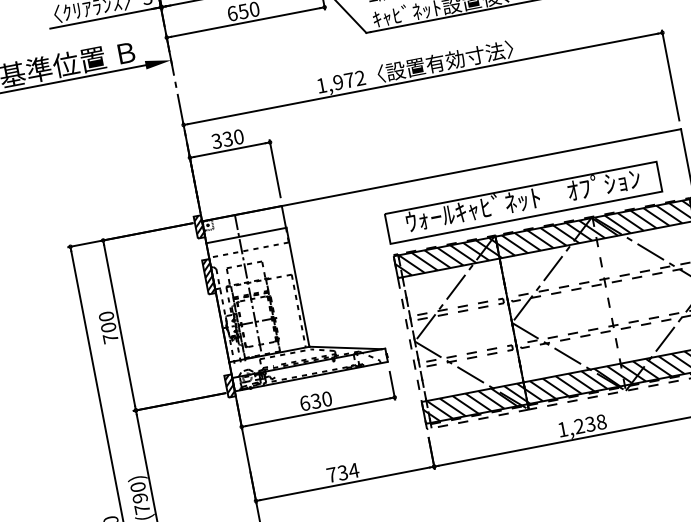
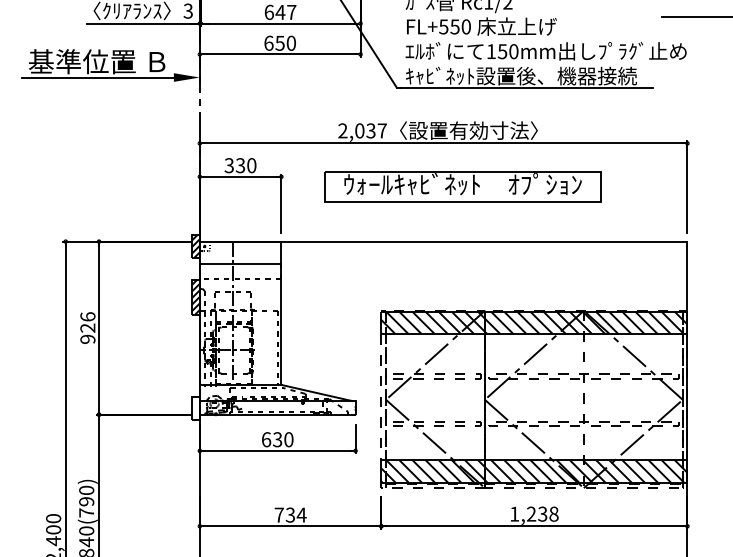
text: (340, 81) -> (362, 130), 1,972 -> 2,037
part: (523, 202) -> (462, 186), moved
text: (108, 327) -> (87, 327), 700 -> 926
hatch: (229, 386) -> (195, 408), removed

